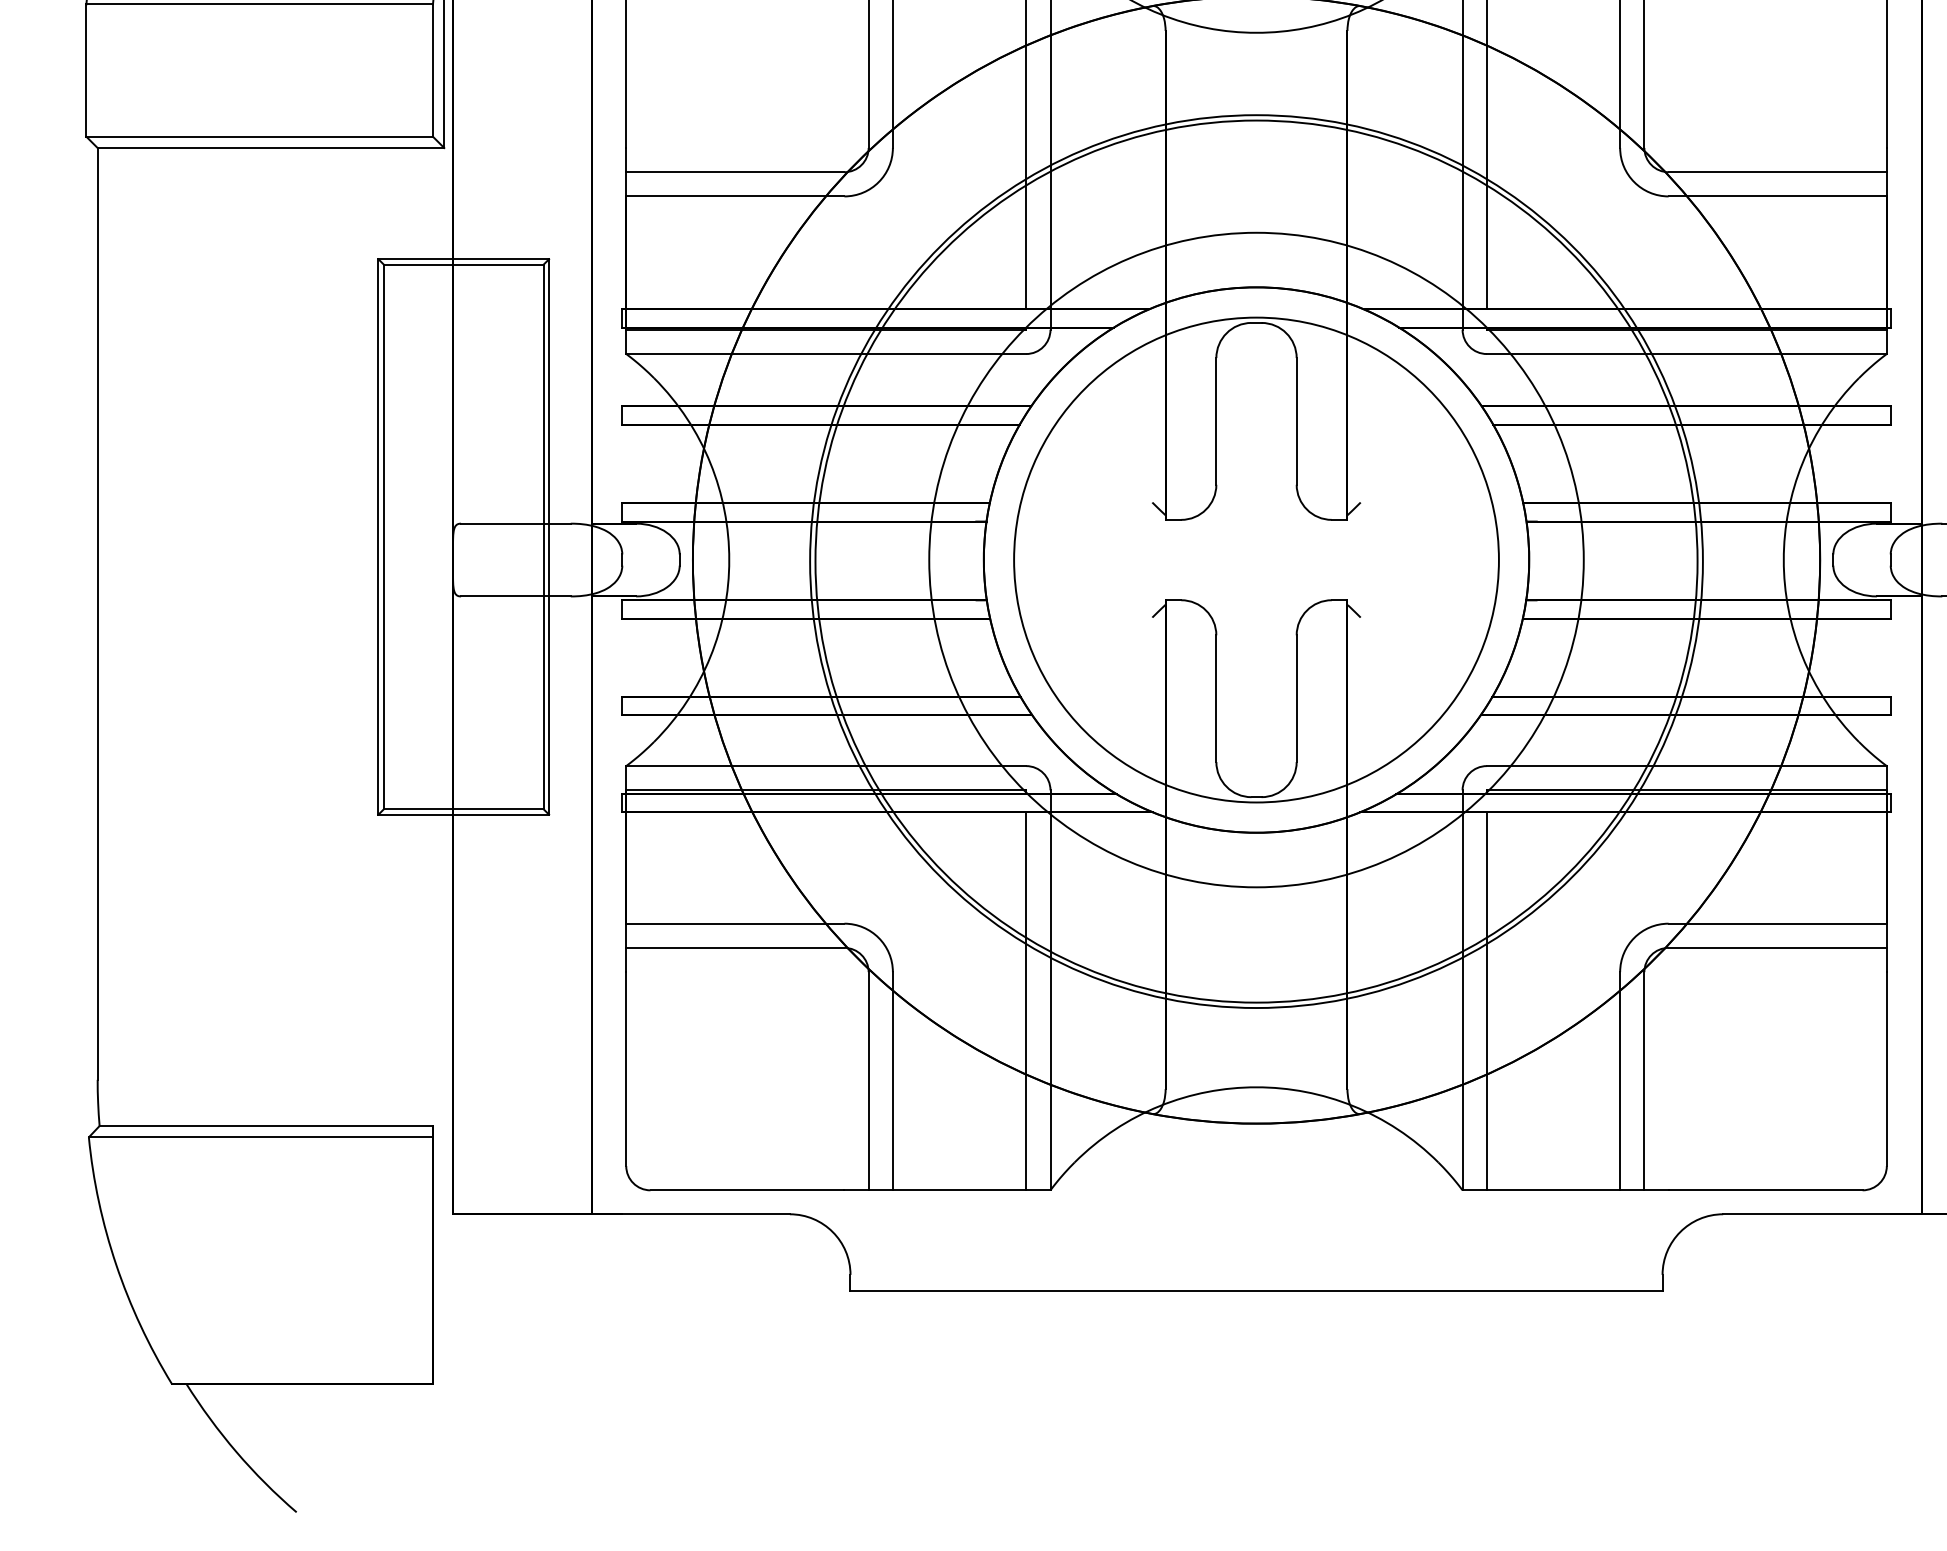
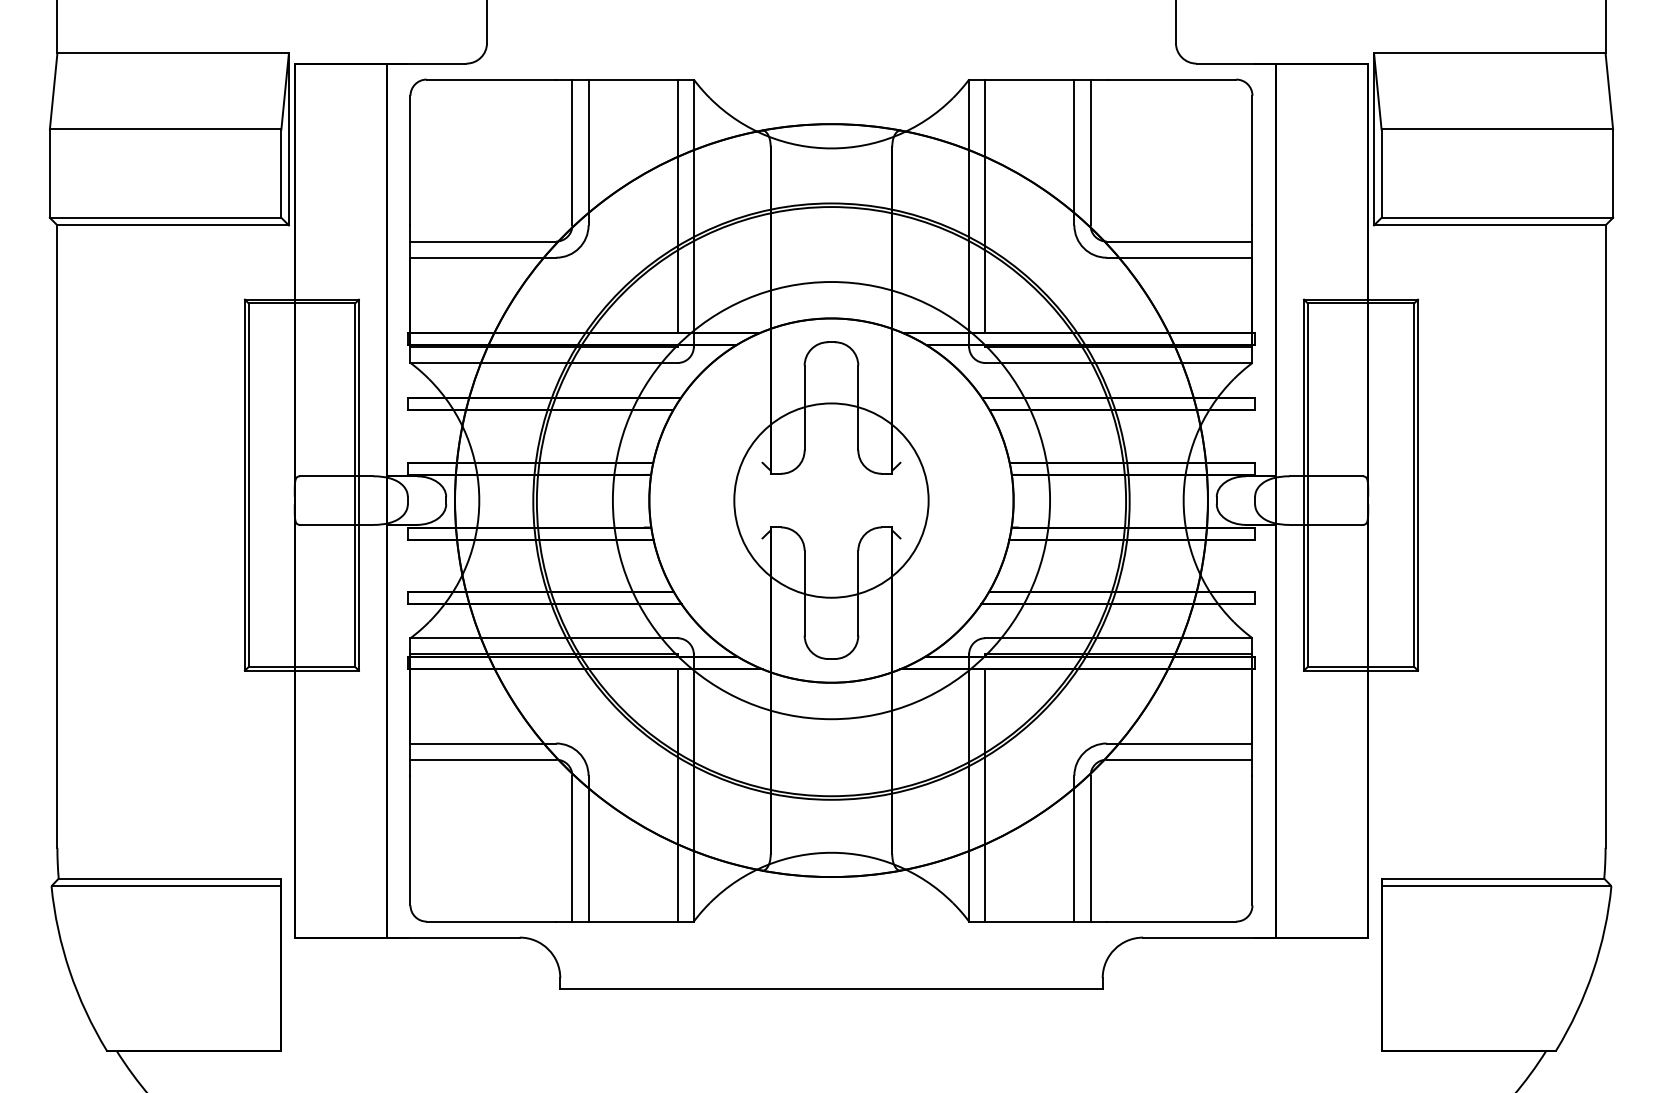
circle: (1256, 559) -> (831, 500), size x0.6

